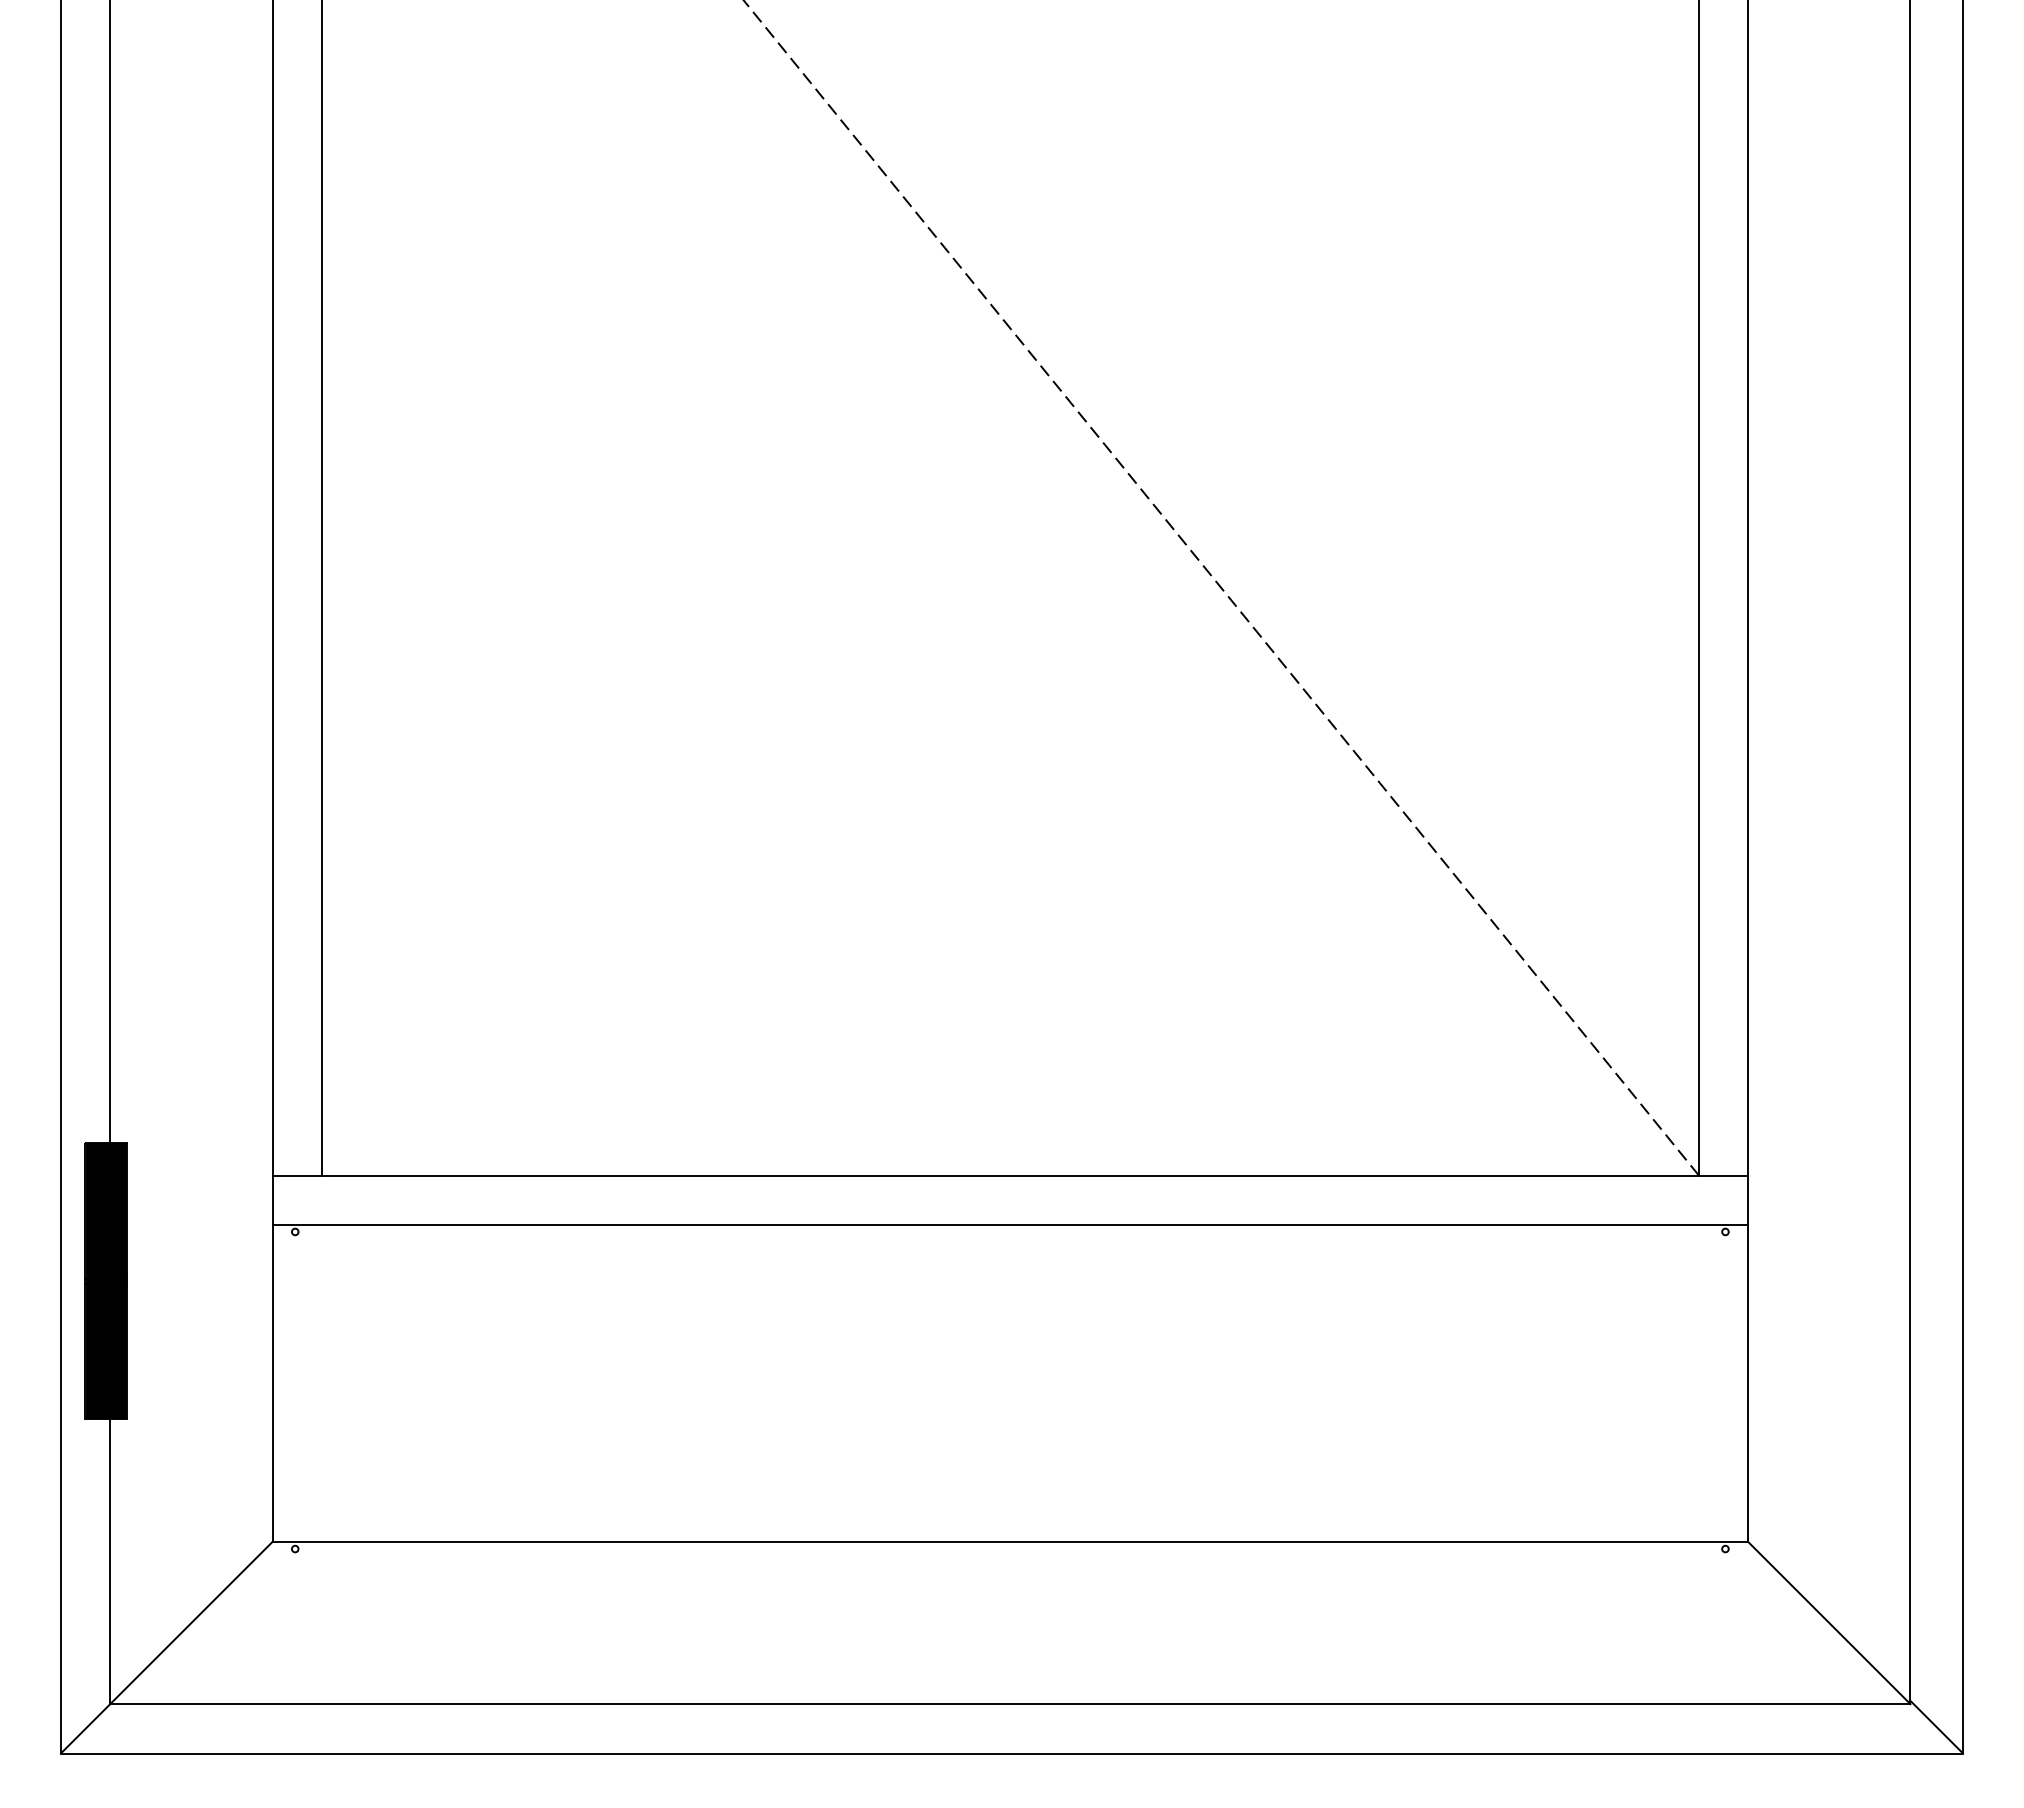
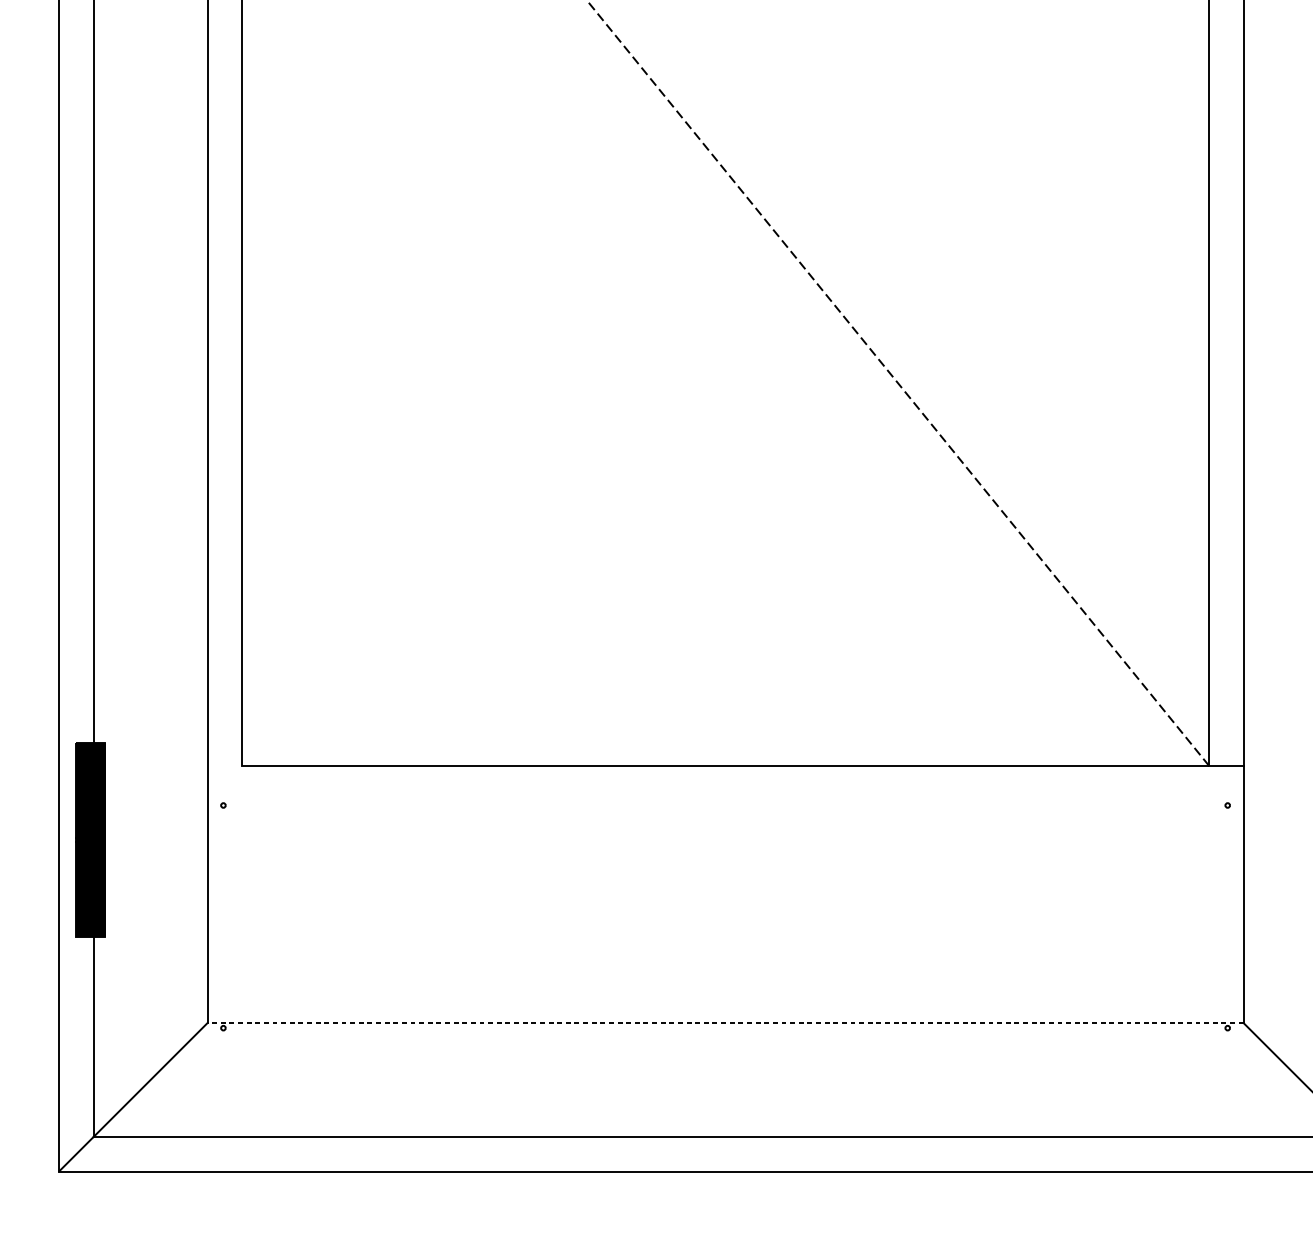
line: (296, 1175) -> (224, 765), removed
line: (1010, 1224) -> (725, 800), removed
line: (1010, 1541) -> (725, 1022), solid -> dashed

